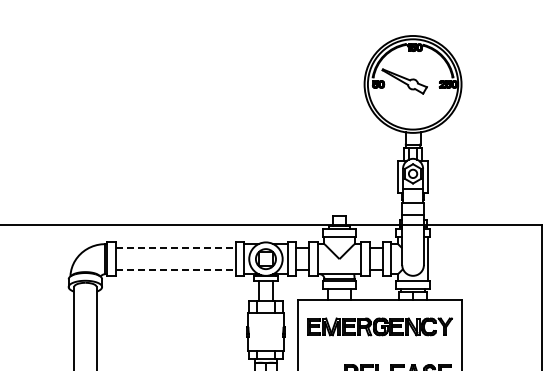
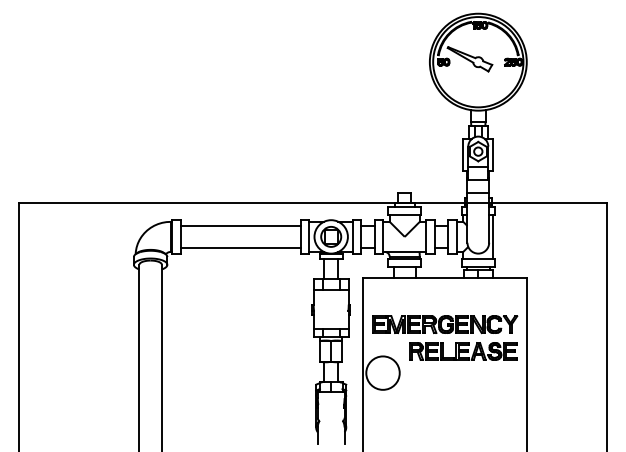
line: (176, 247) -> (241, 225), dashed -> solid
line: (176, 270) -> (241, 248), dashed -> solid
part: (380, 326) -> (445, 324), moved

